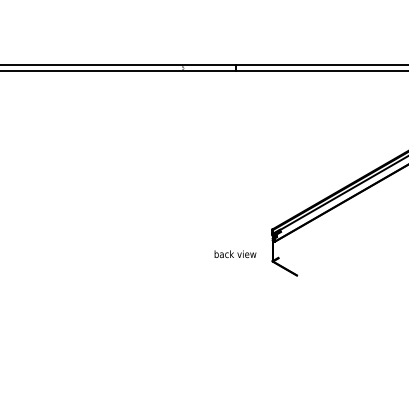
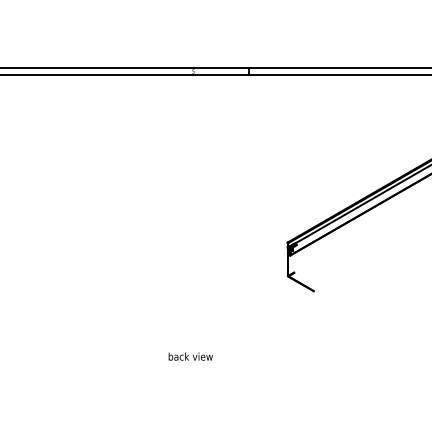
text: (235, 254) -> (190, 356), moved

